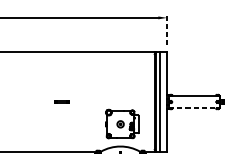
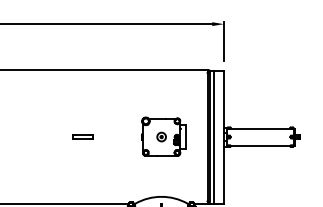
line: (166, 30) -> (223, 41), dashed -> solid
line: (195, 108) -> (261, 145), dashed -> solid
part: (121, 123) -> (163, 136), moved

